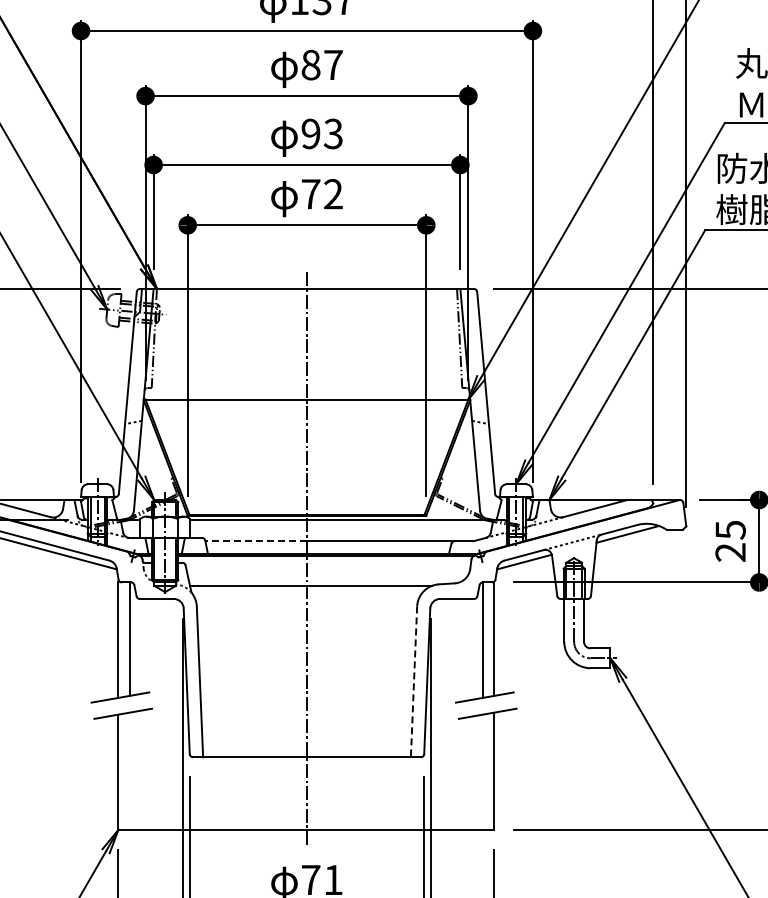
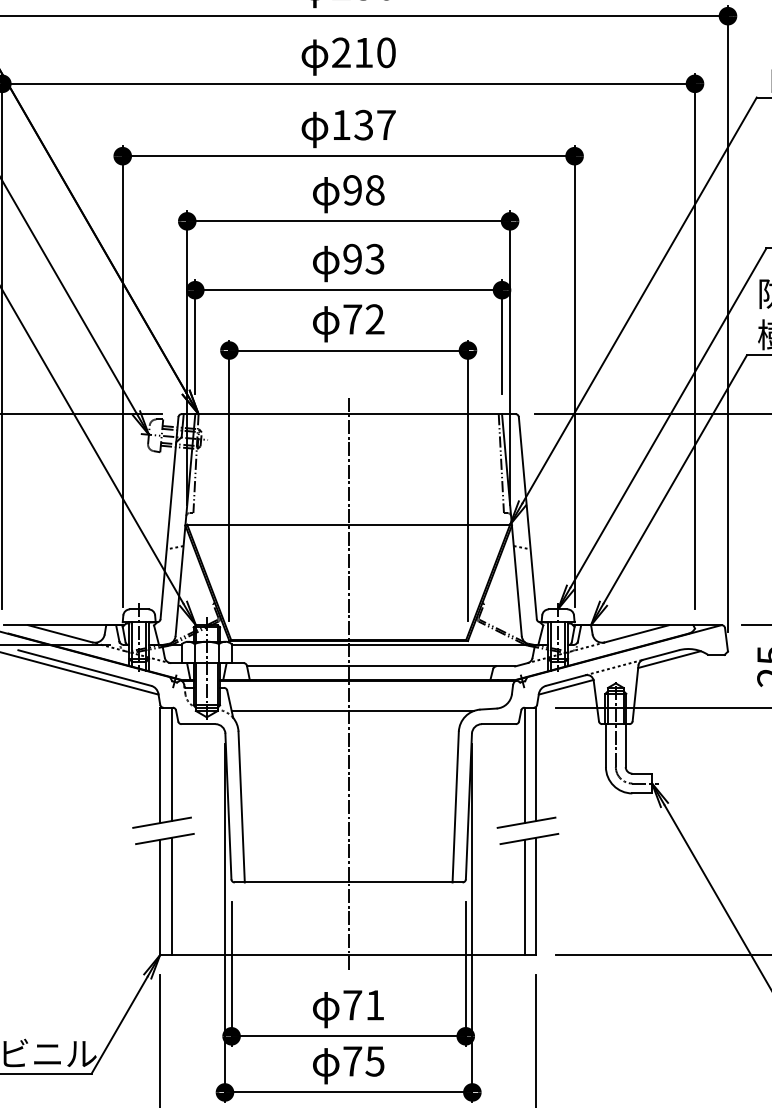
text: (321, 65) -> (363, 190), 87 -> 98
line: (255, 541) -> (297, 666), dashed -> solid
line: (413, 682) -> (455, 807), dashed -> solid
line: (129, 771) -> (171, 896), added
line: (482, 772) -> (524, 897), added

